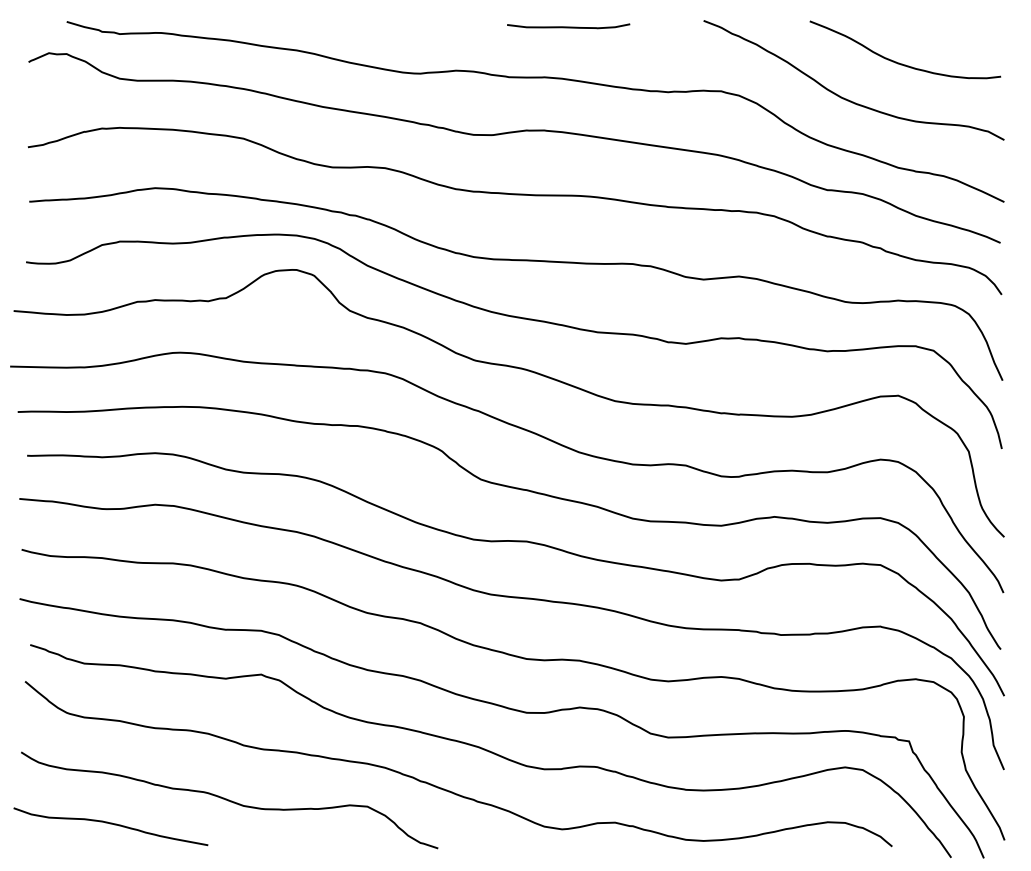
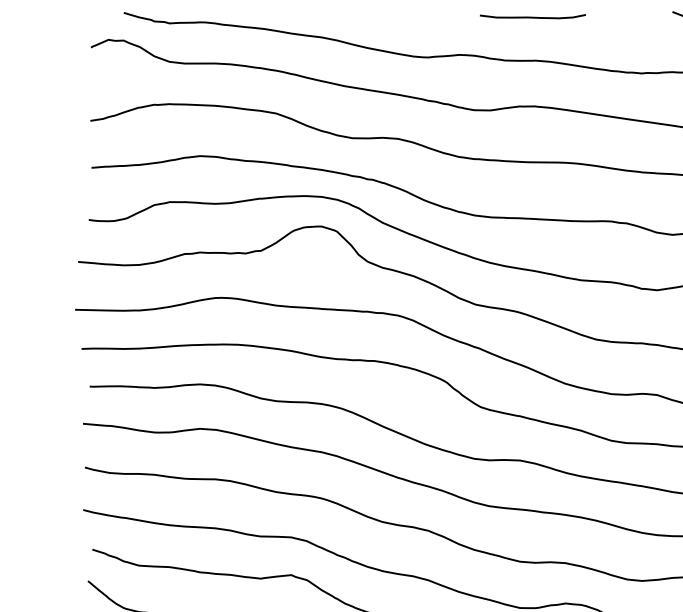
curve: (568, 26) -> (532, 16), moved

